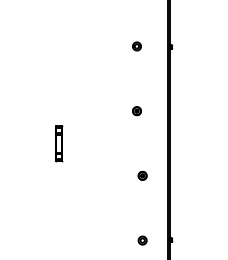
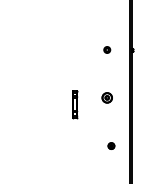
part: (136, 111) -> (106, 98), size x1.6
part: (59, 143) -> (75, 104), moved

